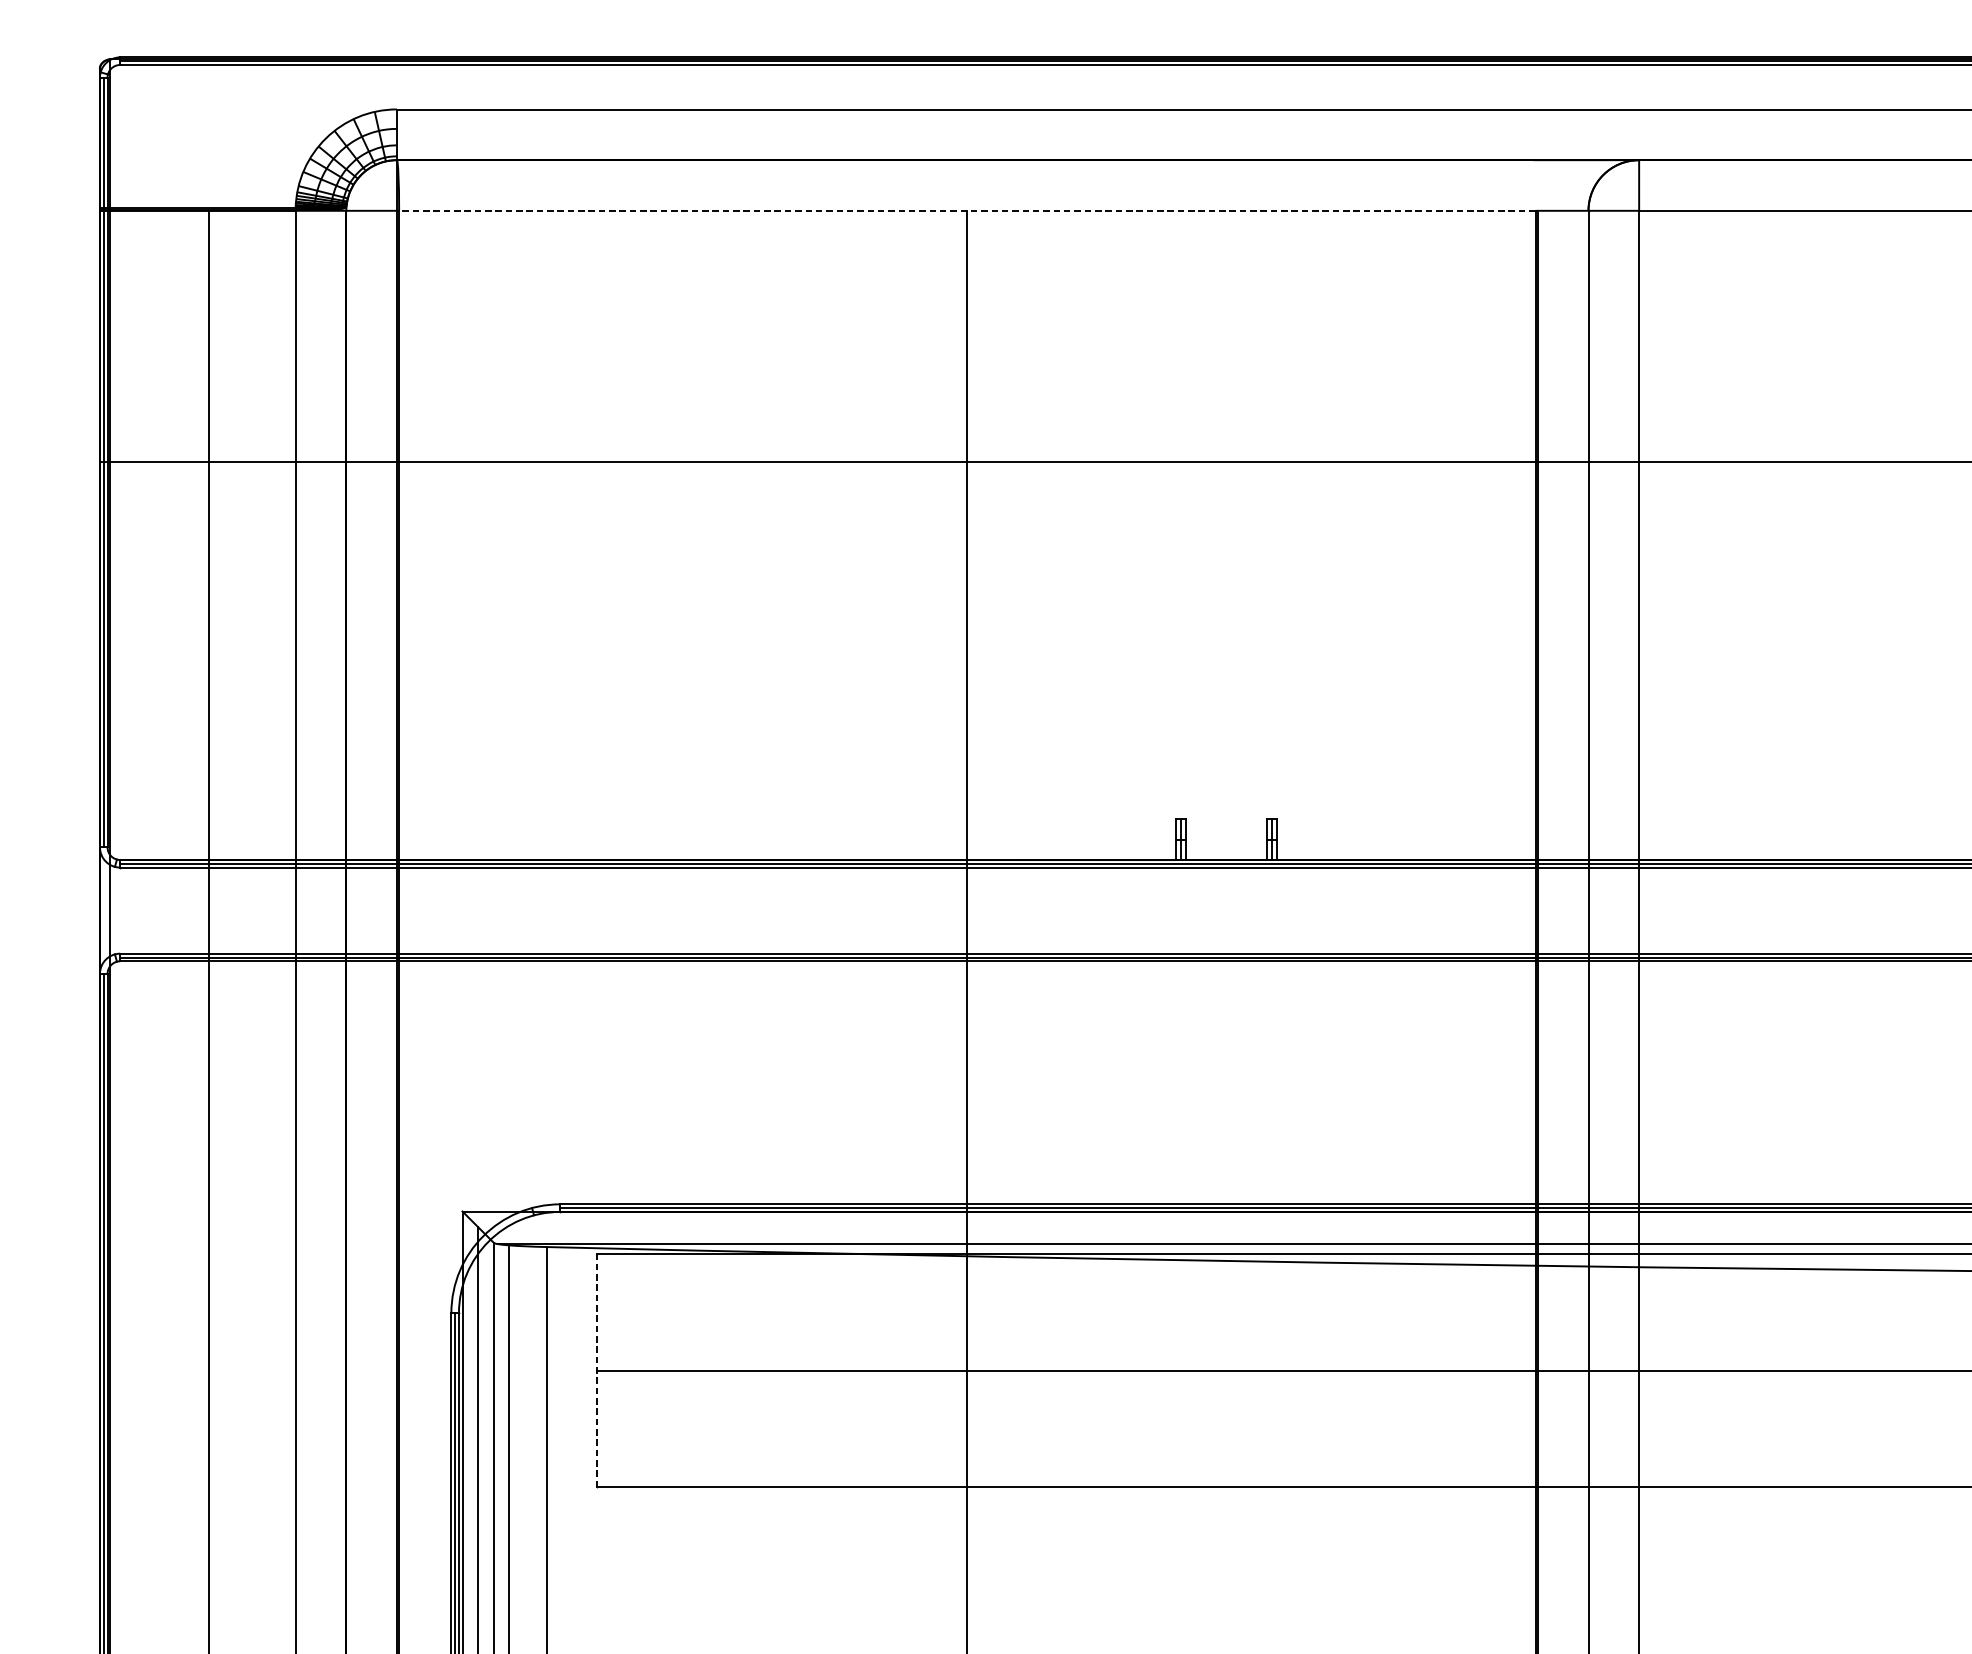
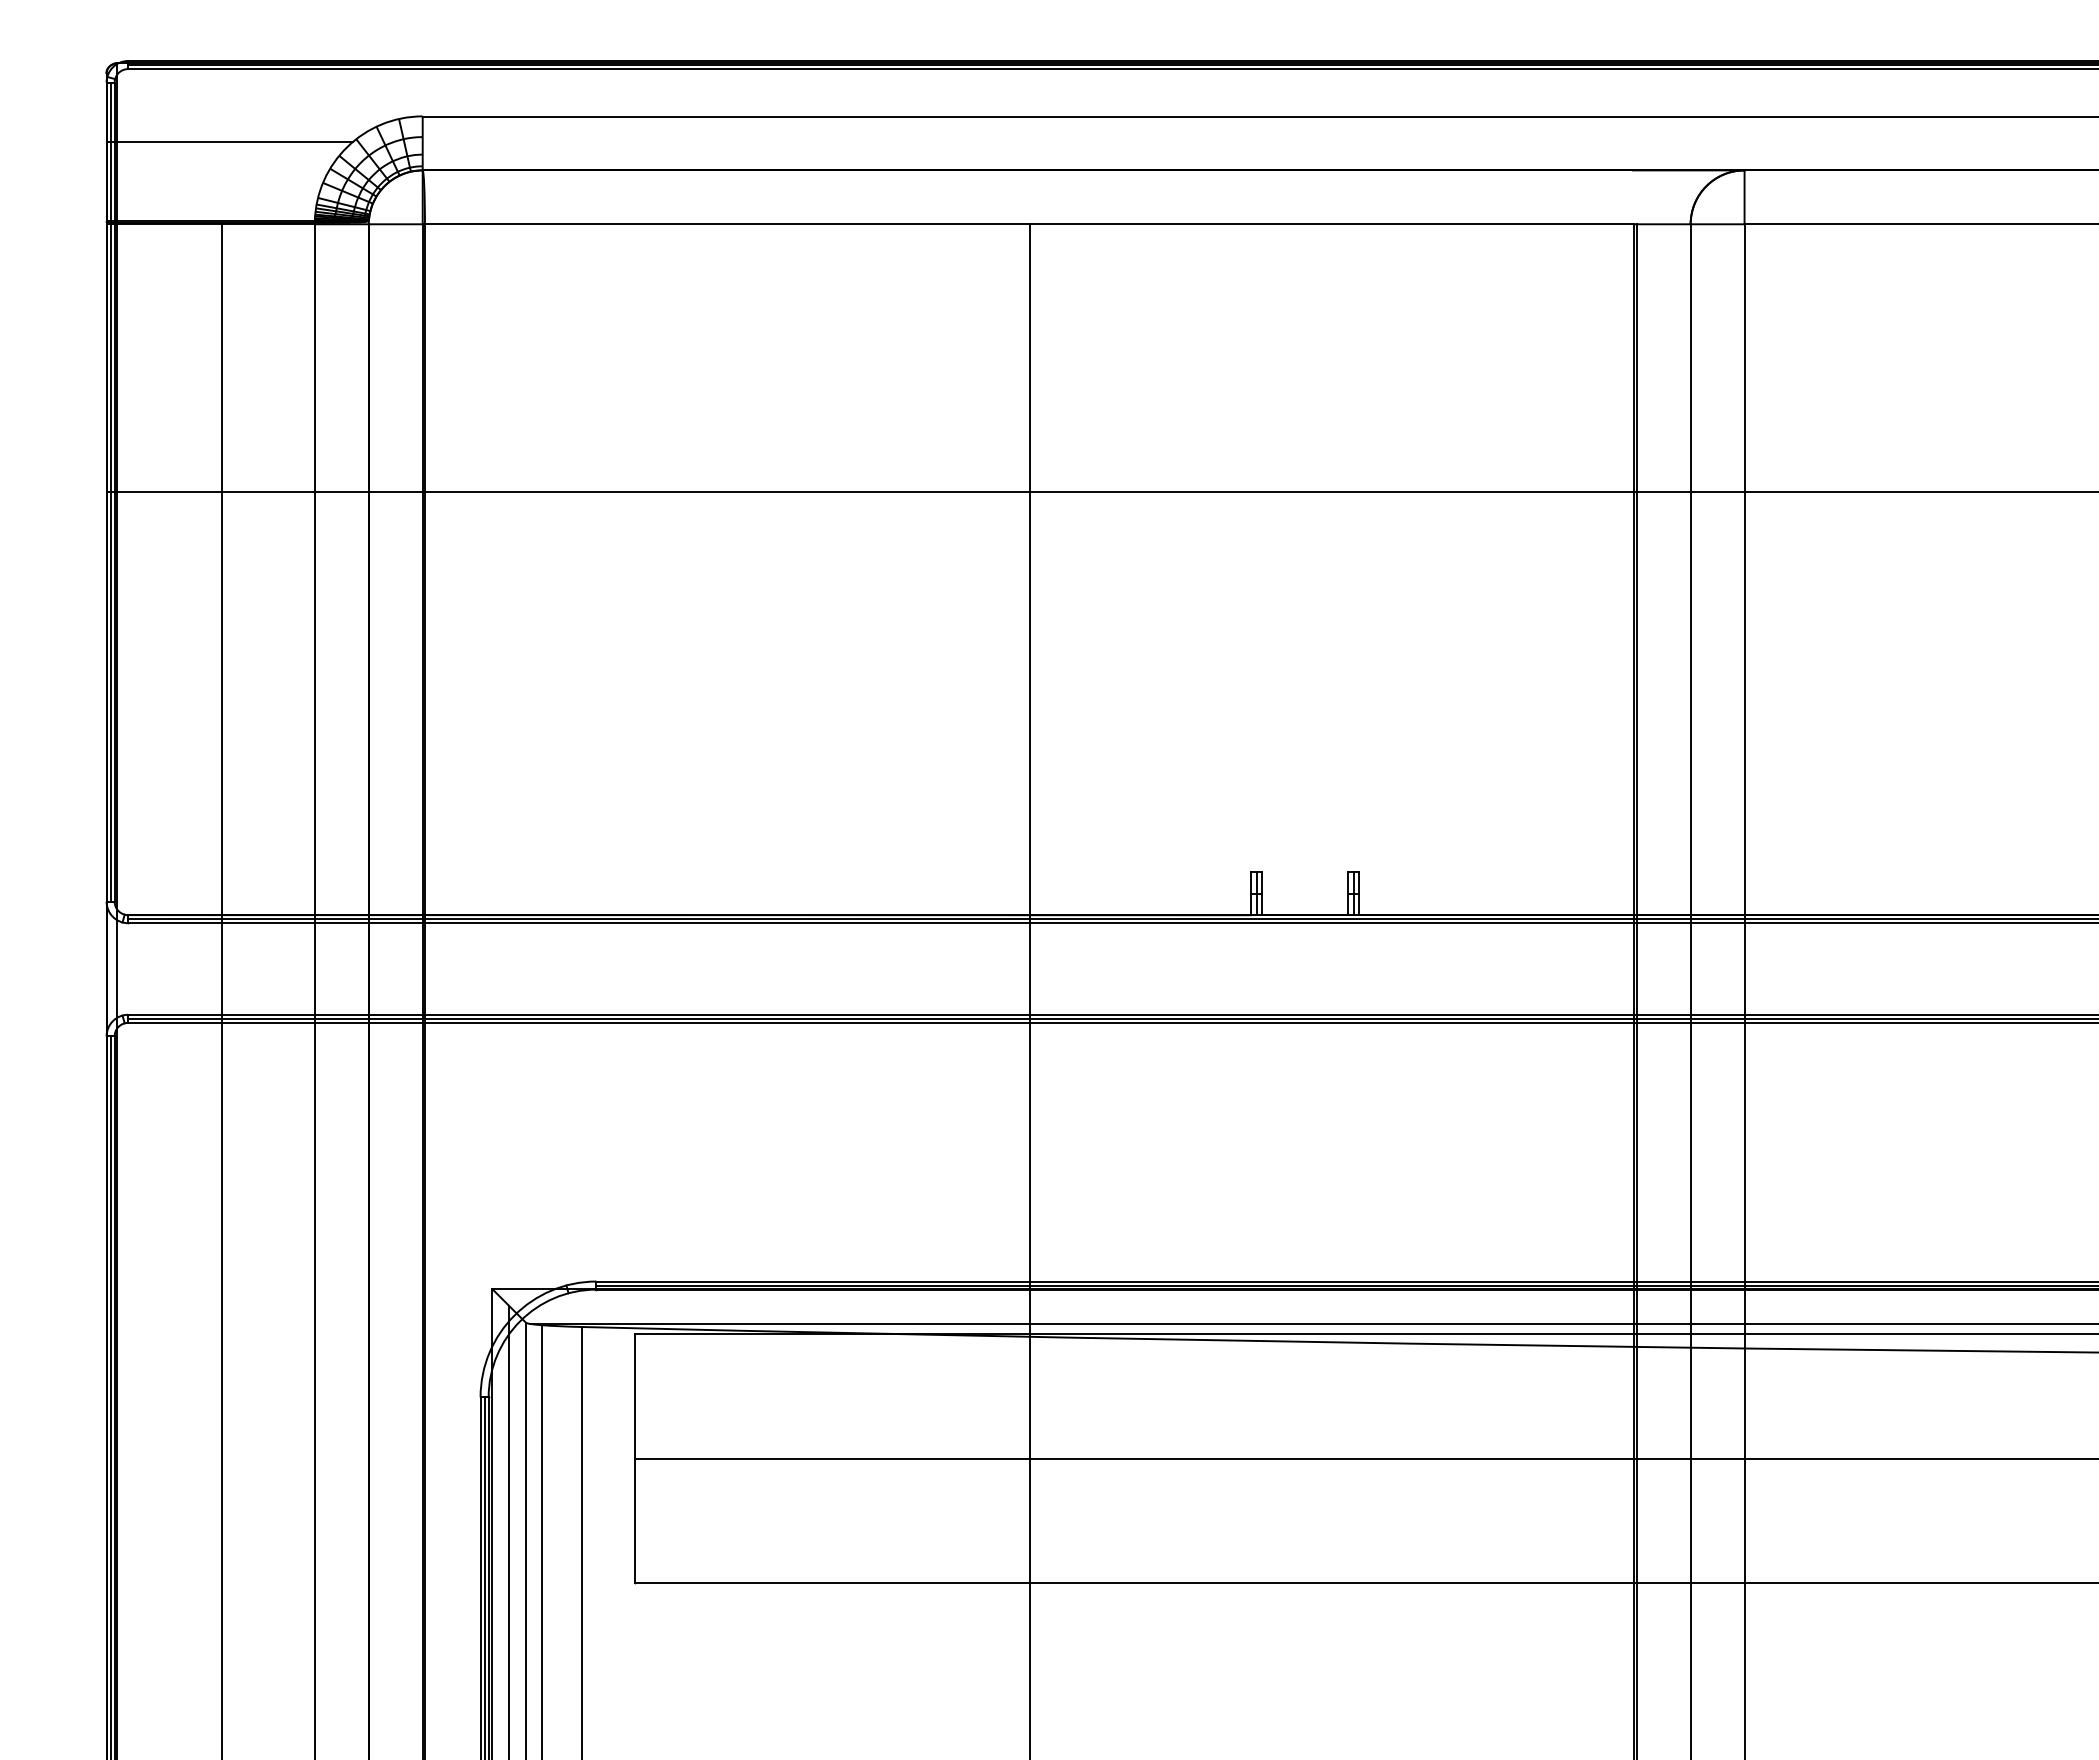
line: (215, 133) -> (229, 142), added
line: (967, 211) -> (1029, 224), dashed -> solid
line: (596, 1369) -> (635, 1457), dashed -> solid

